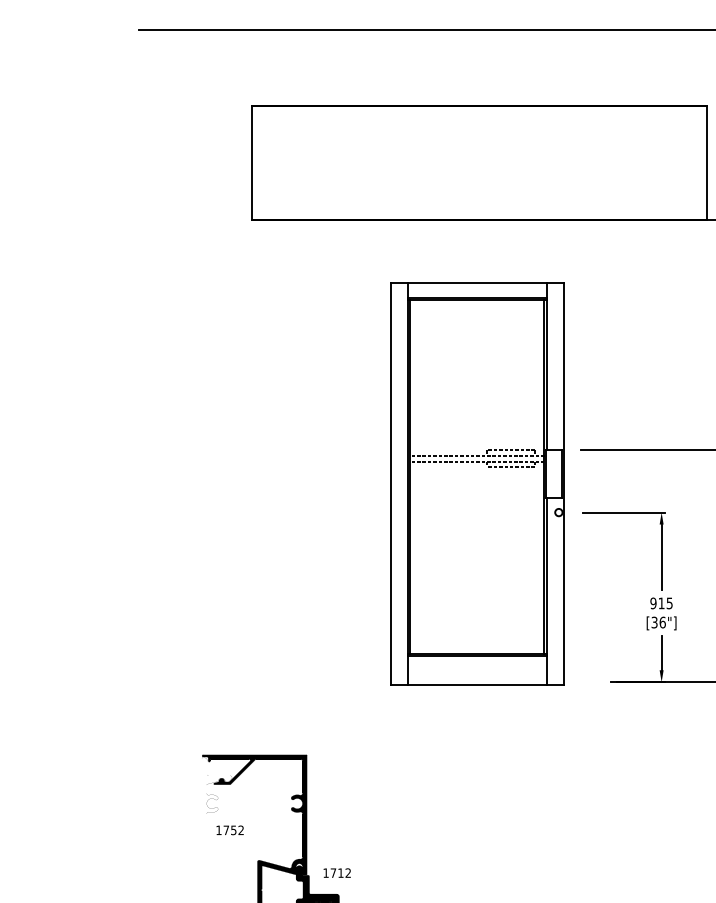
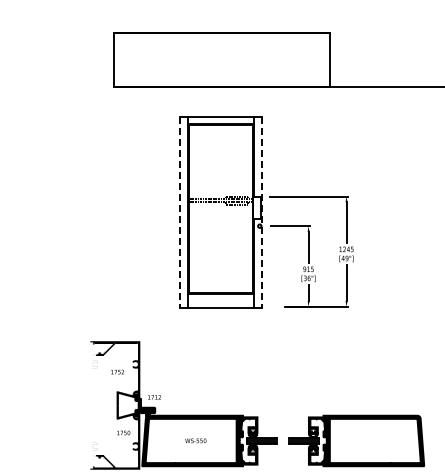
line: (391, 485) -> (180, 213), solid -> dashed
line: (564, 485) -> (262, 213), solid -> dashed
text: (229, 829) -> (117, 371), moved

